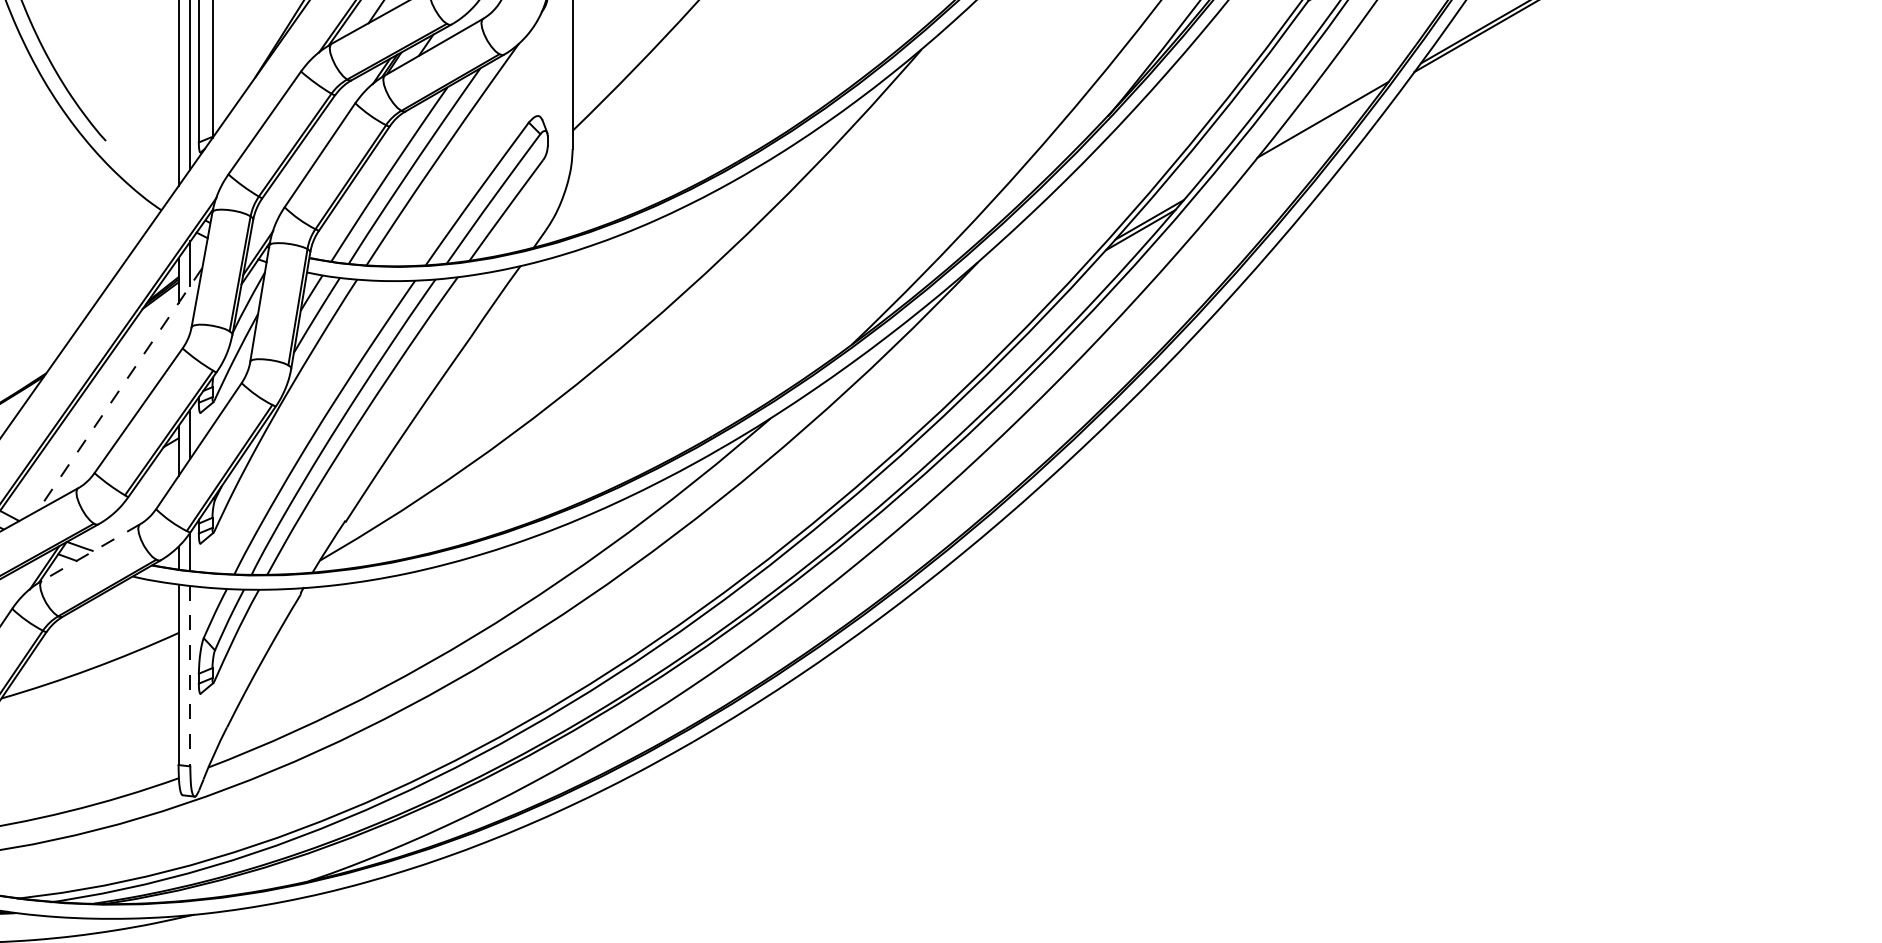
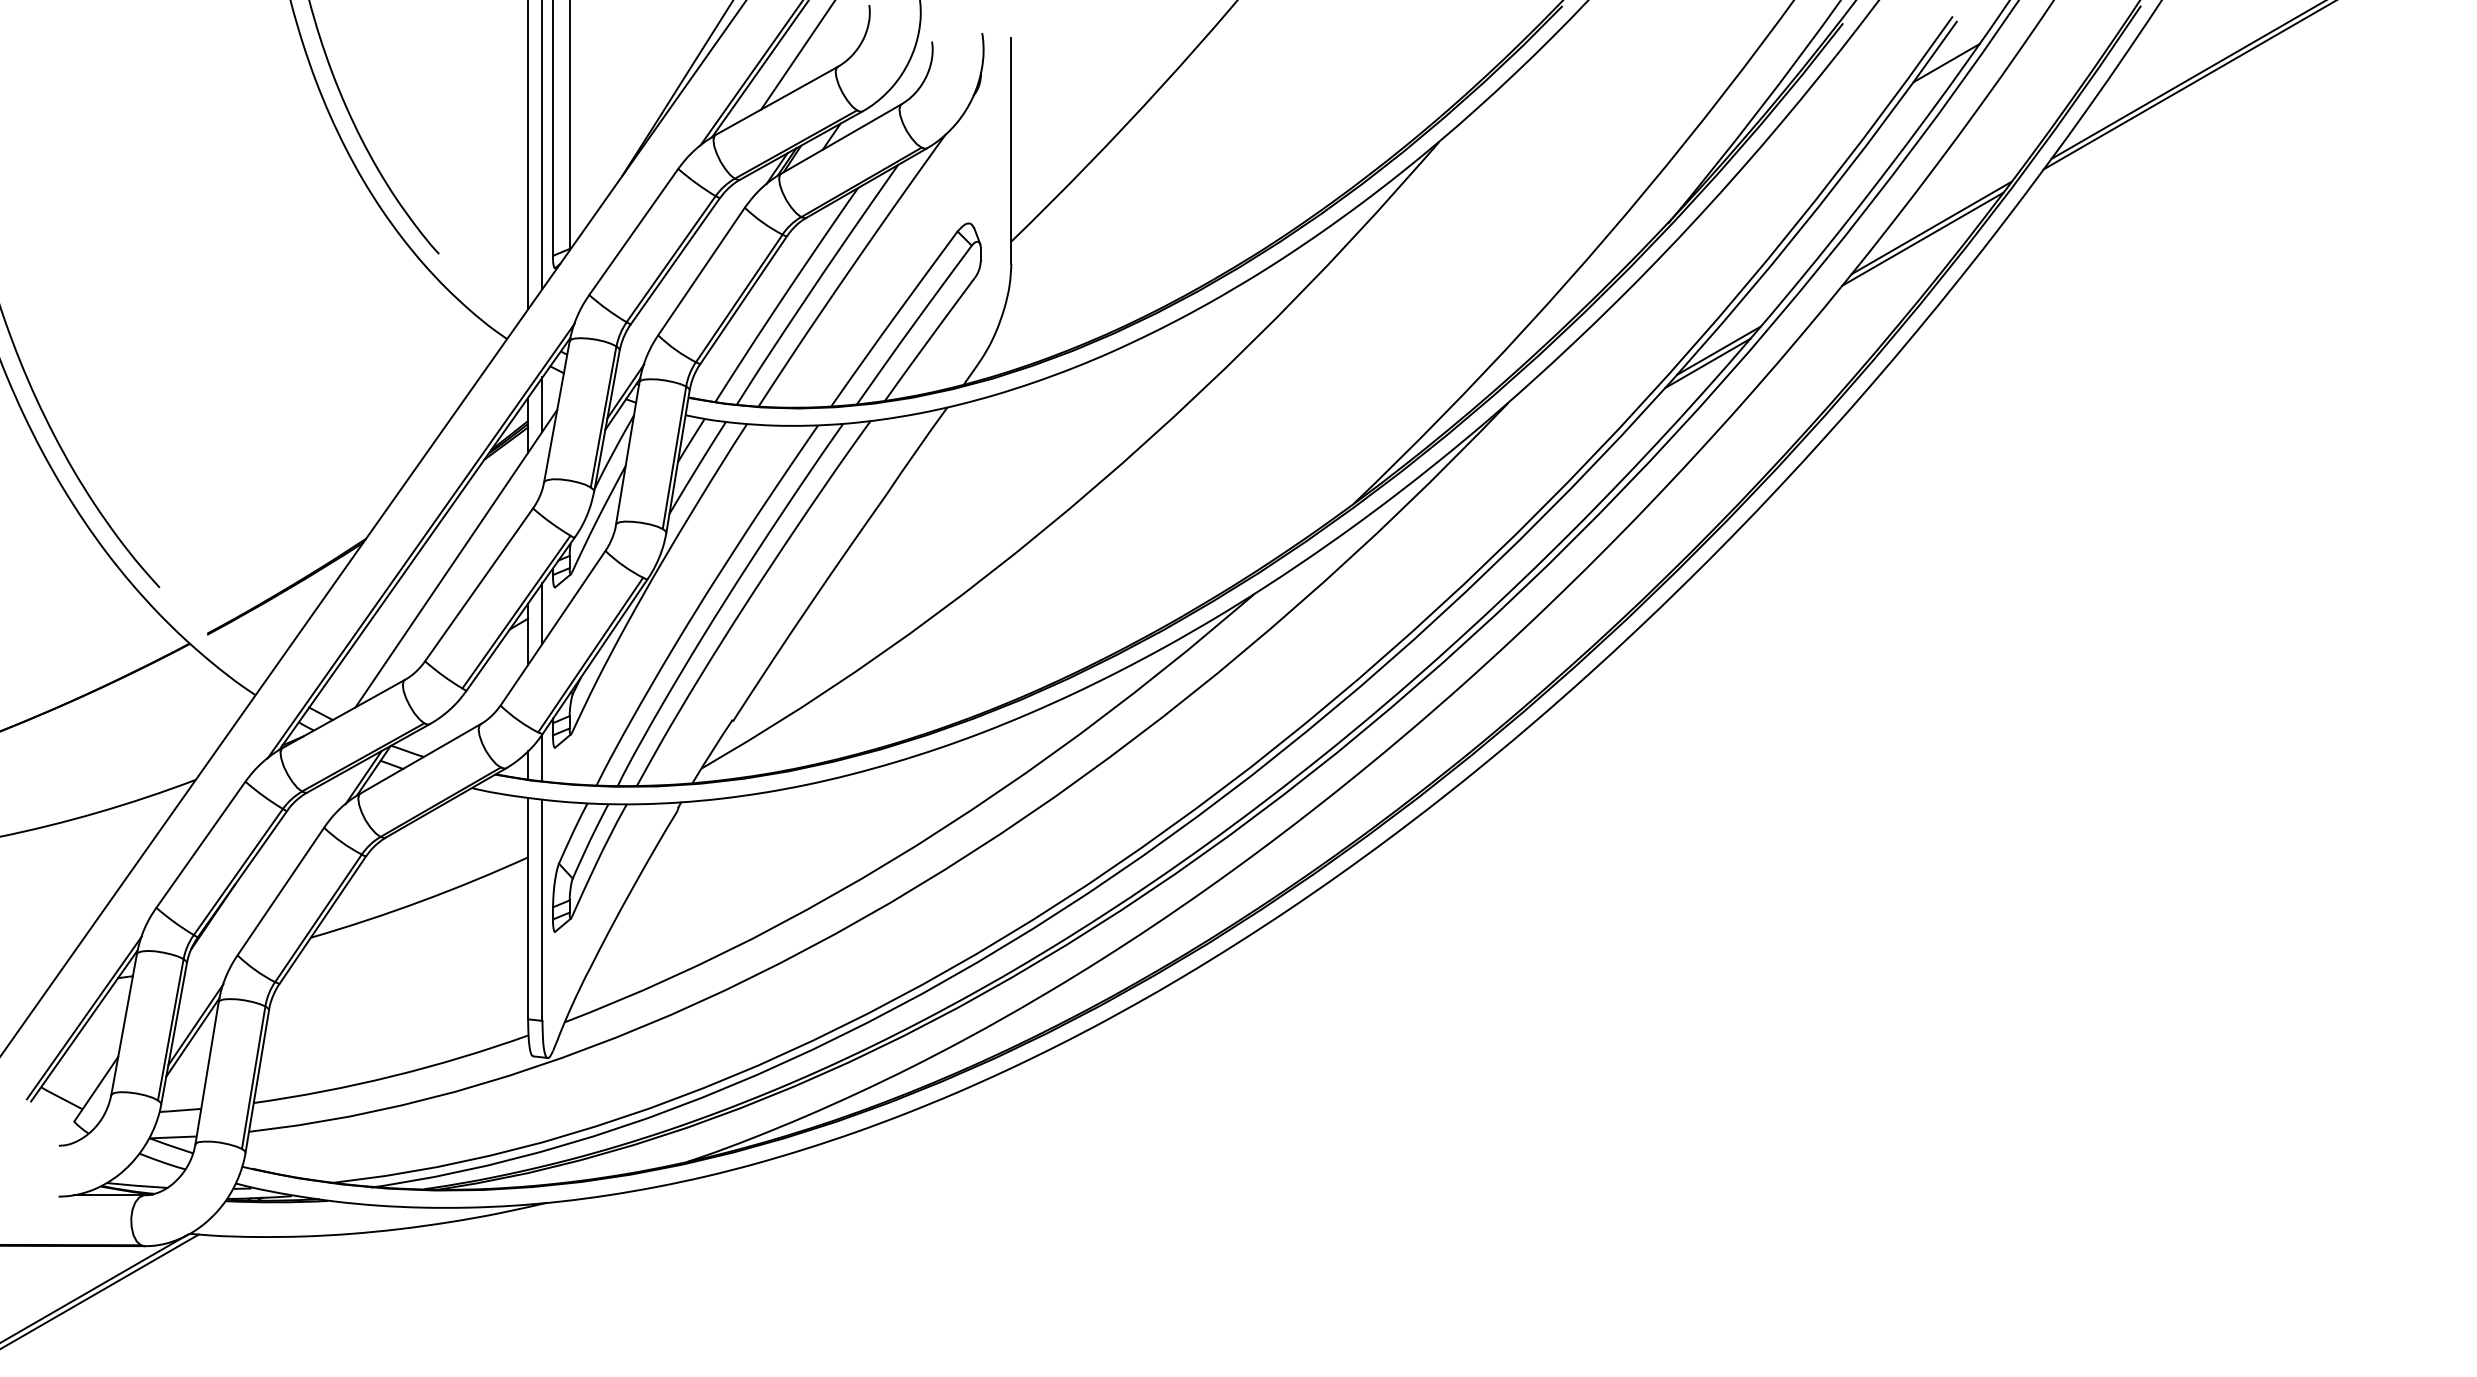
line: (1315, 128) -> (1922, 238), added
line: (120, 389) -> (456, 558), dashed -> solid
line: (90, 553) -> (420, 759), dashed -> solid
line: (190, 676) -> (542, 910), dashed -> solid

